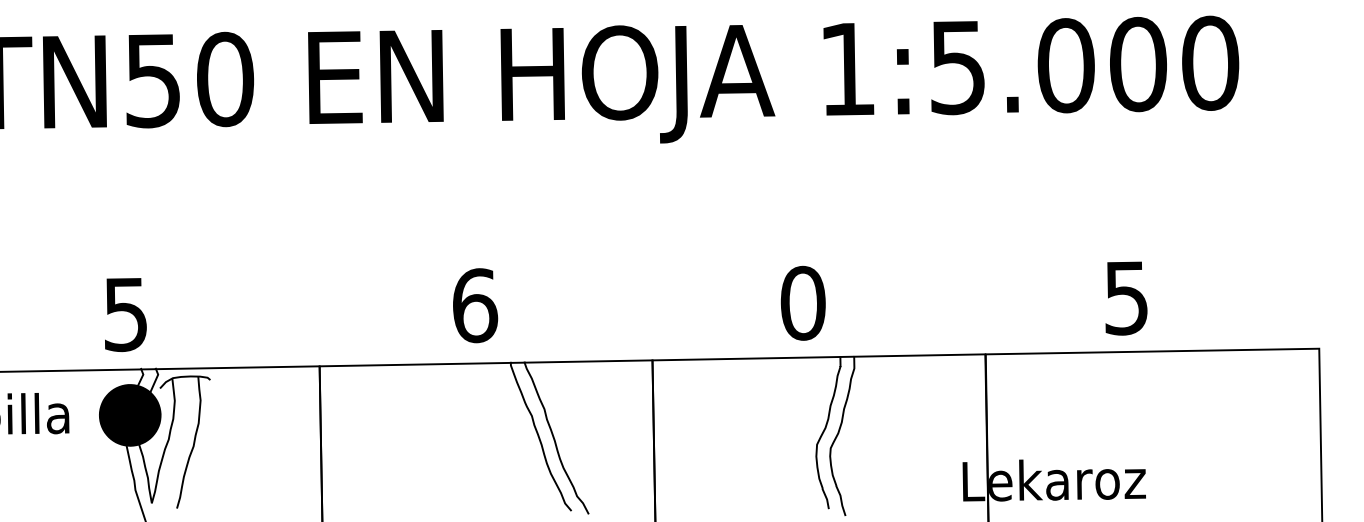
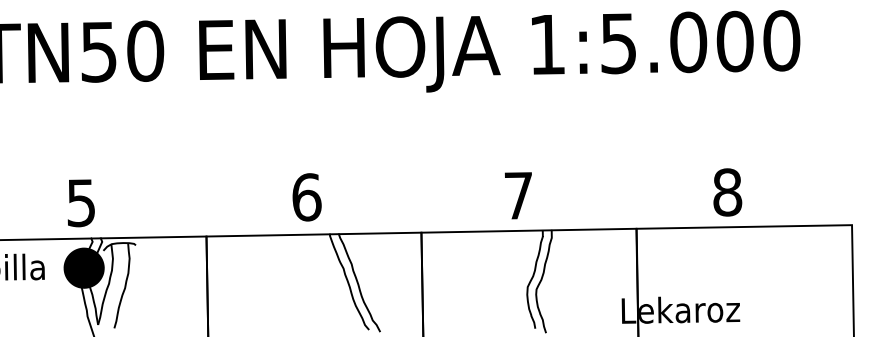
text: (1126, 298) -> (727, 192), 5 -> 8
text: (802, 302) -> (518, 195), 0 -> 7

